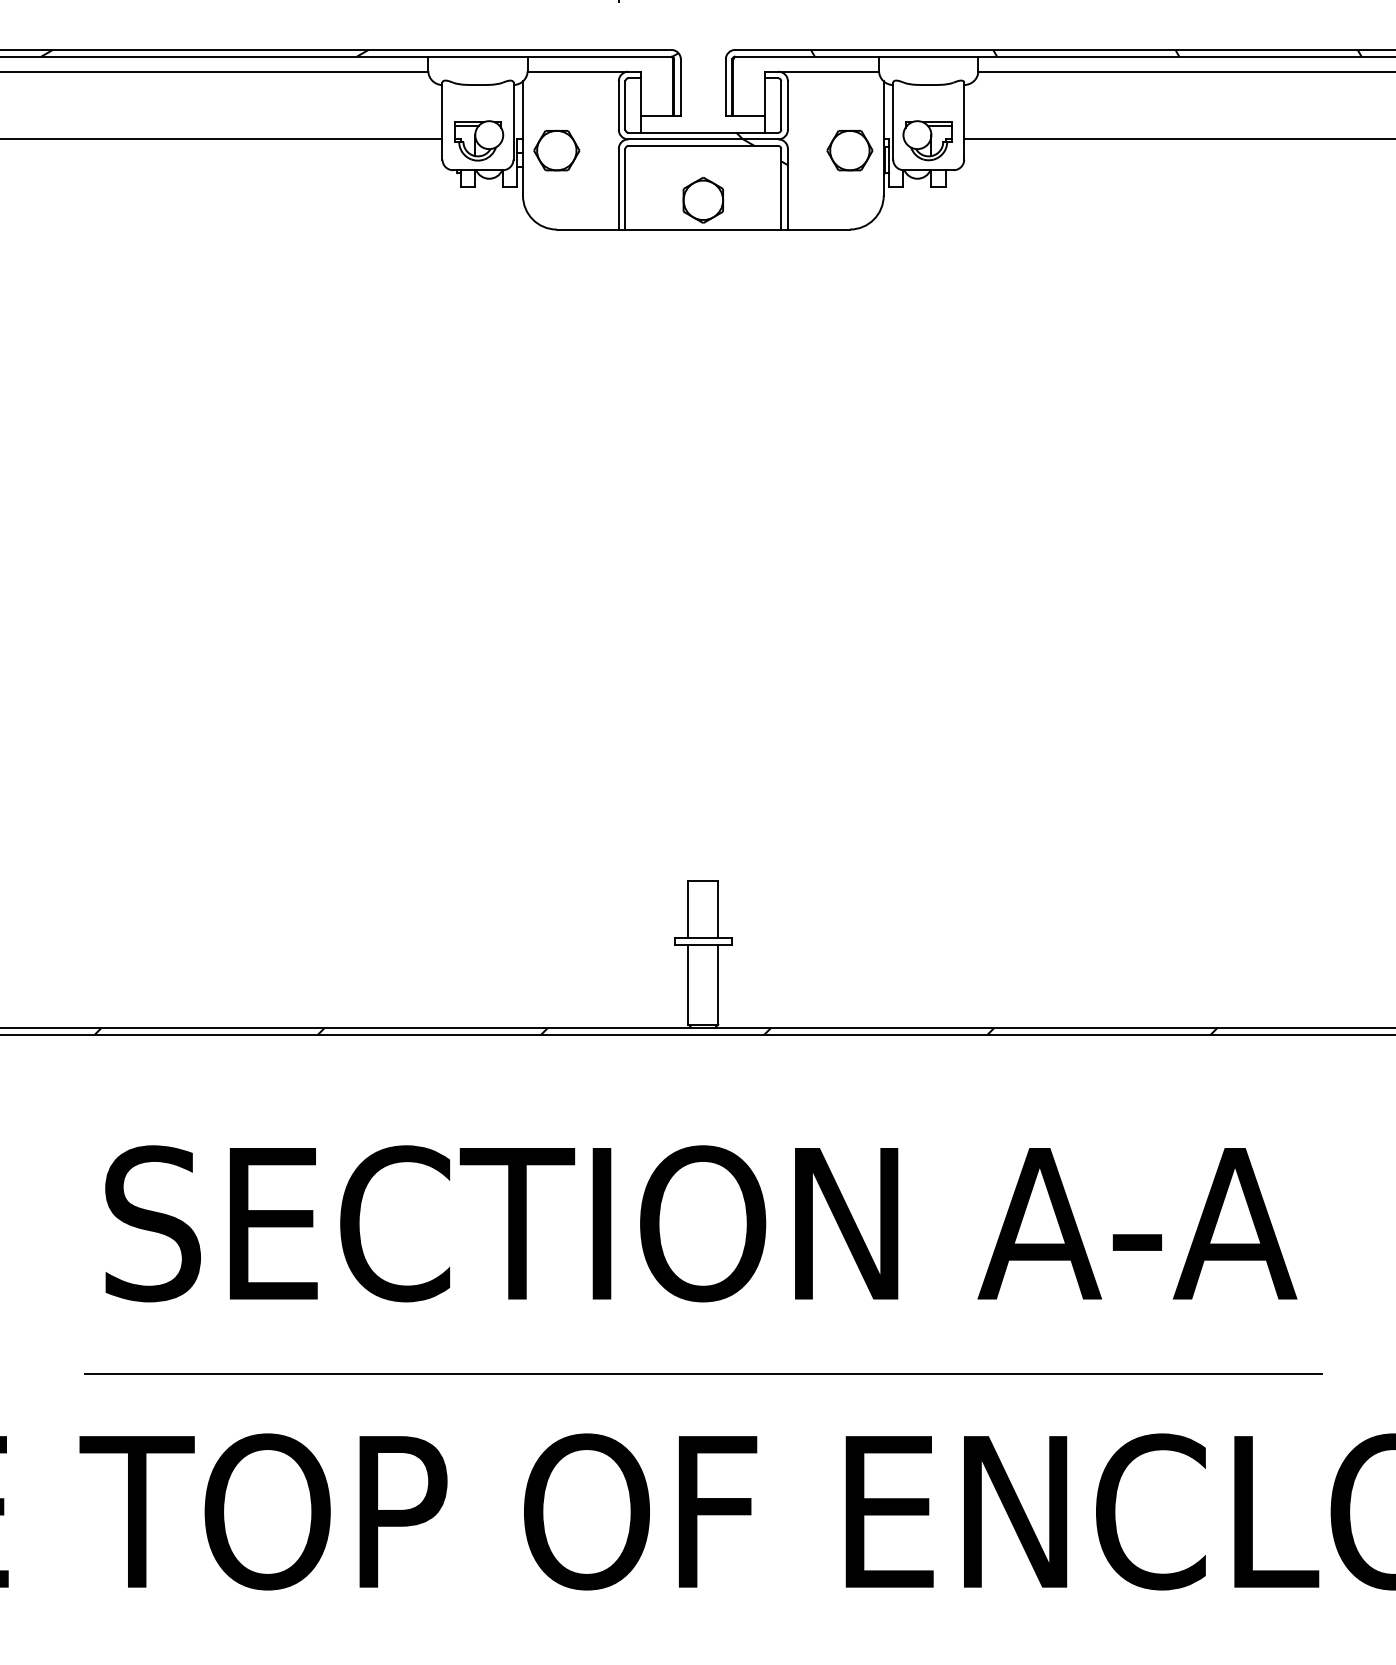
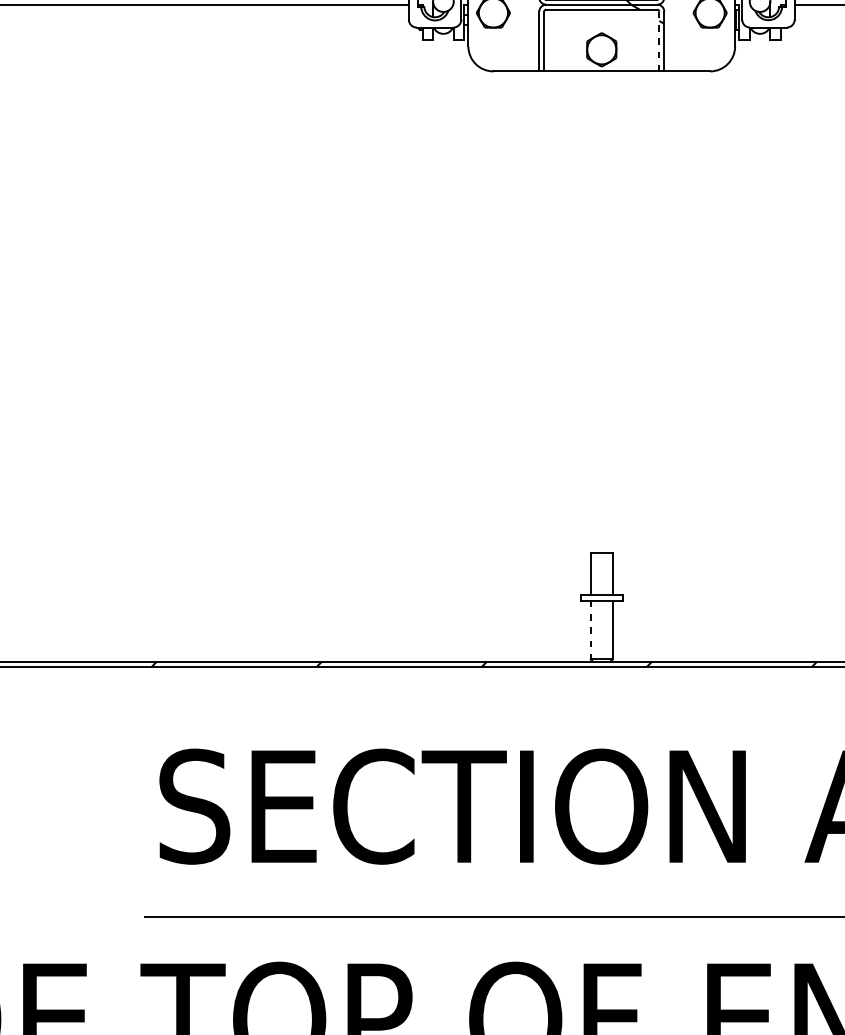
line: (781, 189) -> (659, 41), solid -> dashed
line: (688, 985) -> (590, 630), solid -> dashed

